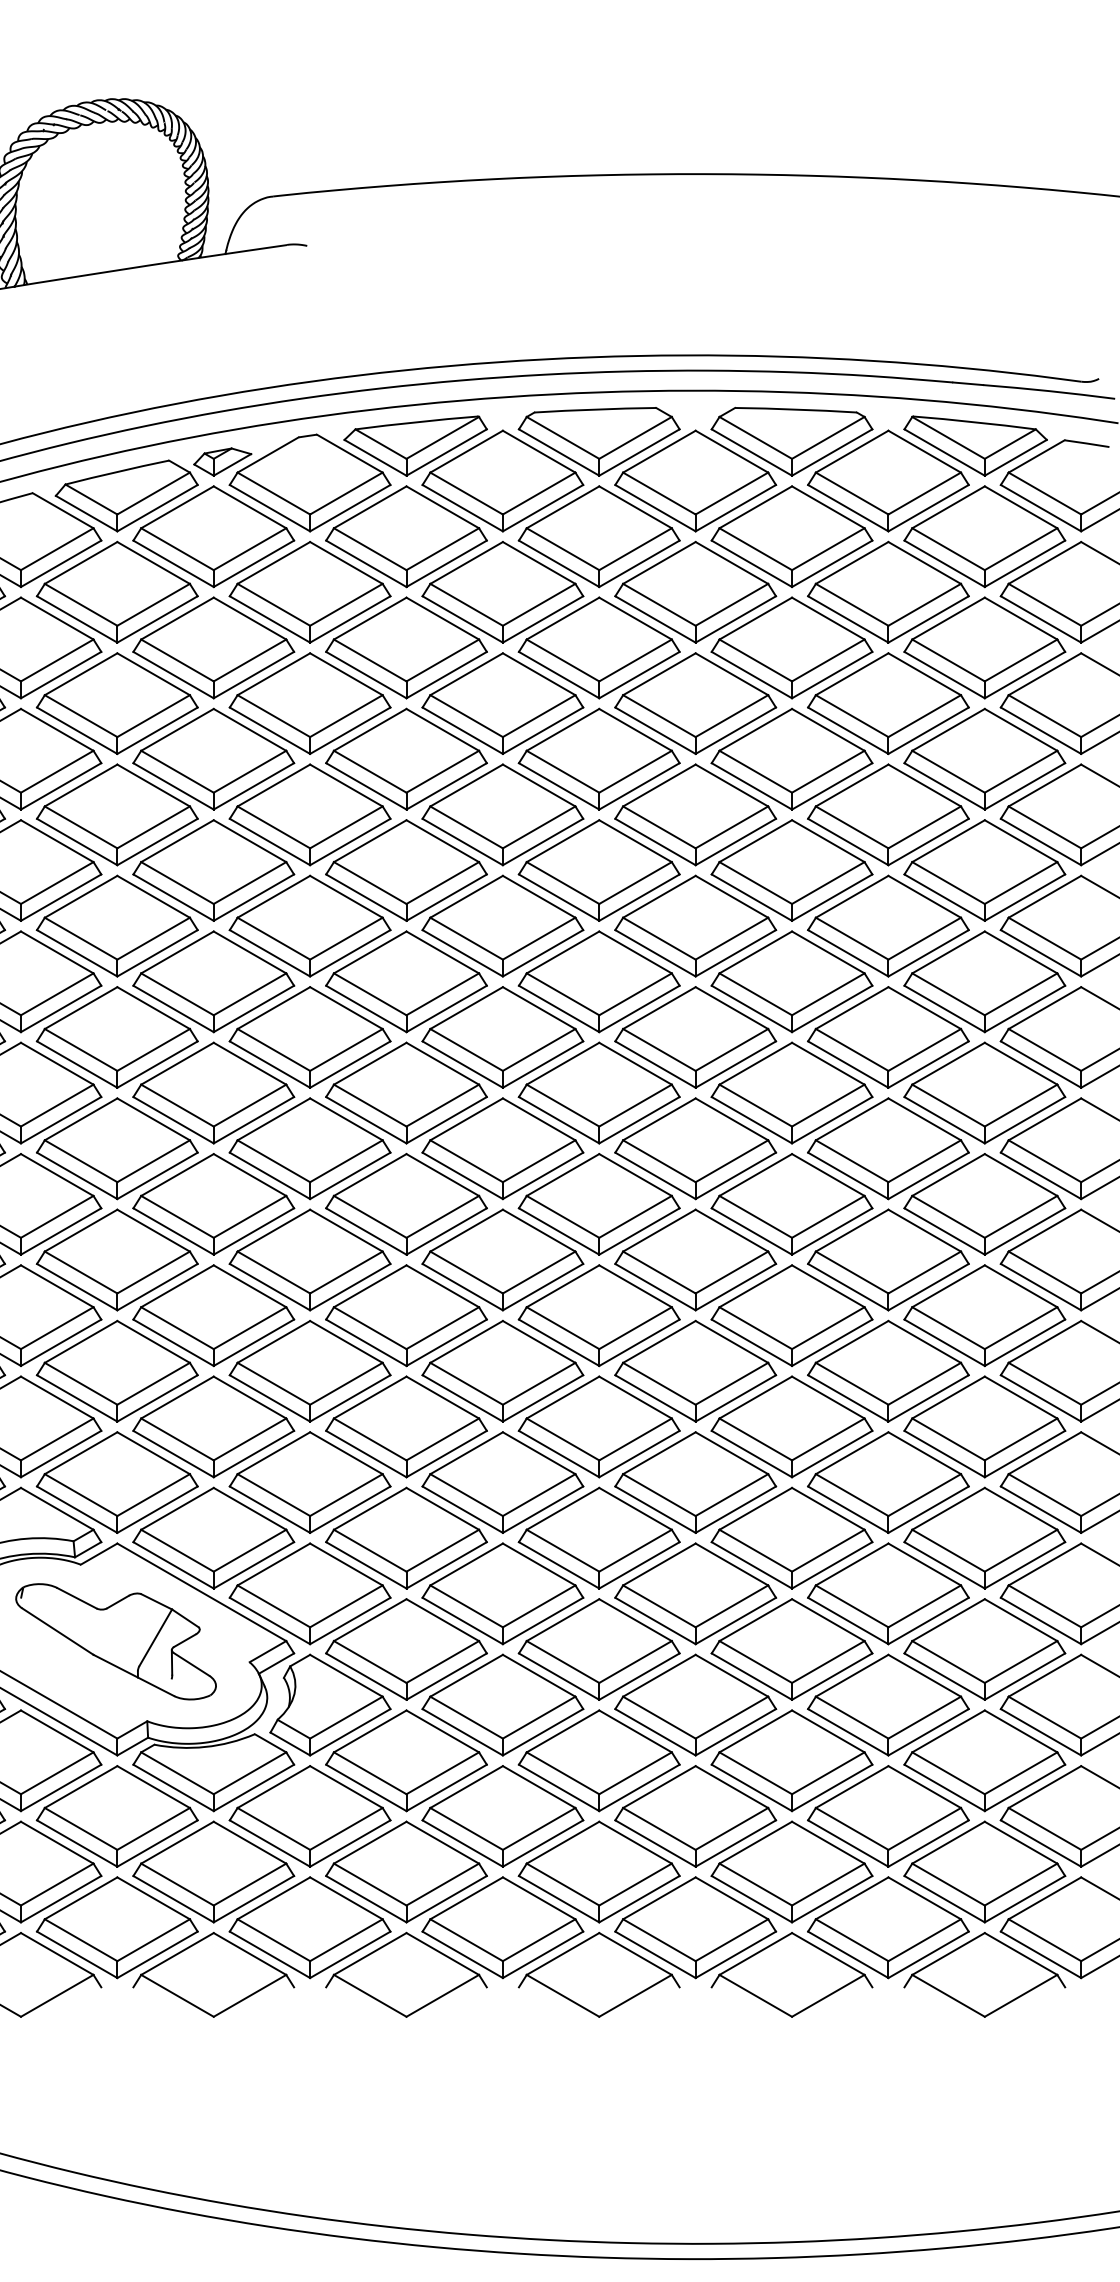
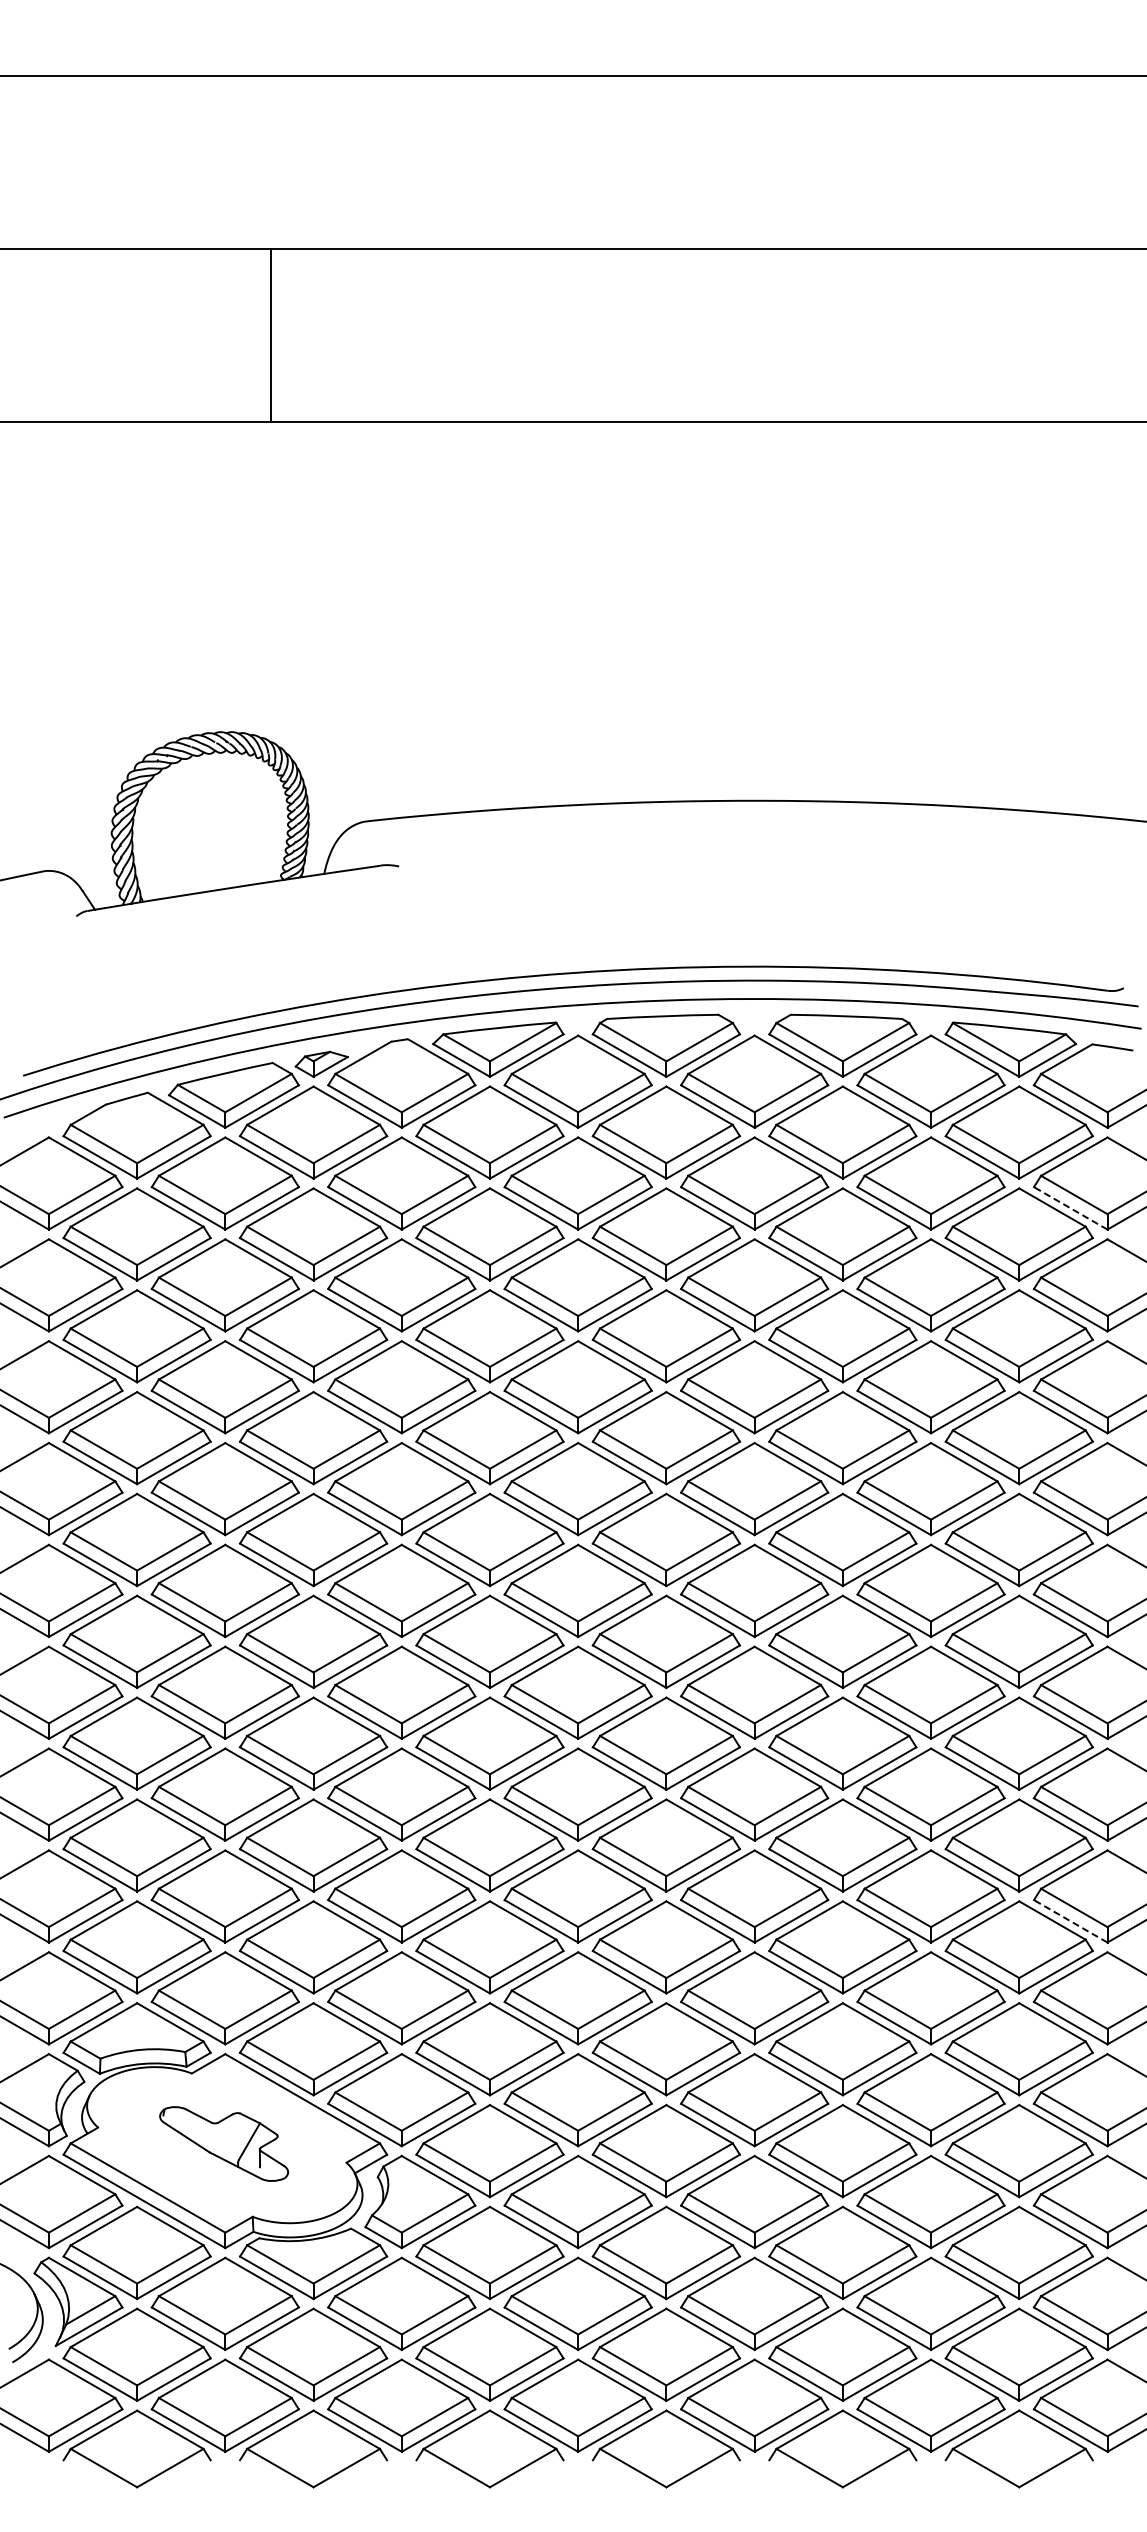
line: (1040, 619) -> (1070, 1208), solid -> dashed
line: (1040, 1398) -> (1070, 1921), solid -> dashed
part: (115, 1641) -> (223, 2143), size x0.7

